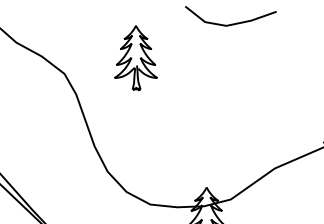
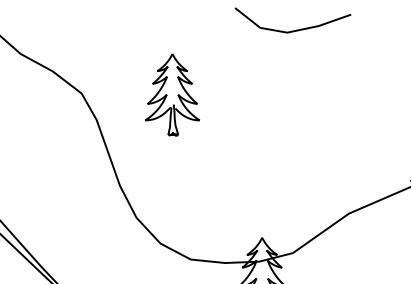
part: (135, 58) -> (171, 95), moved

